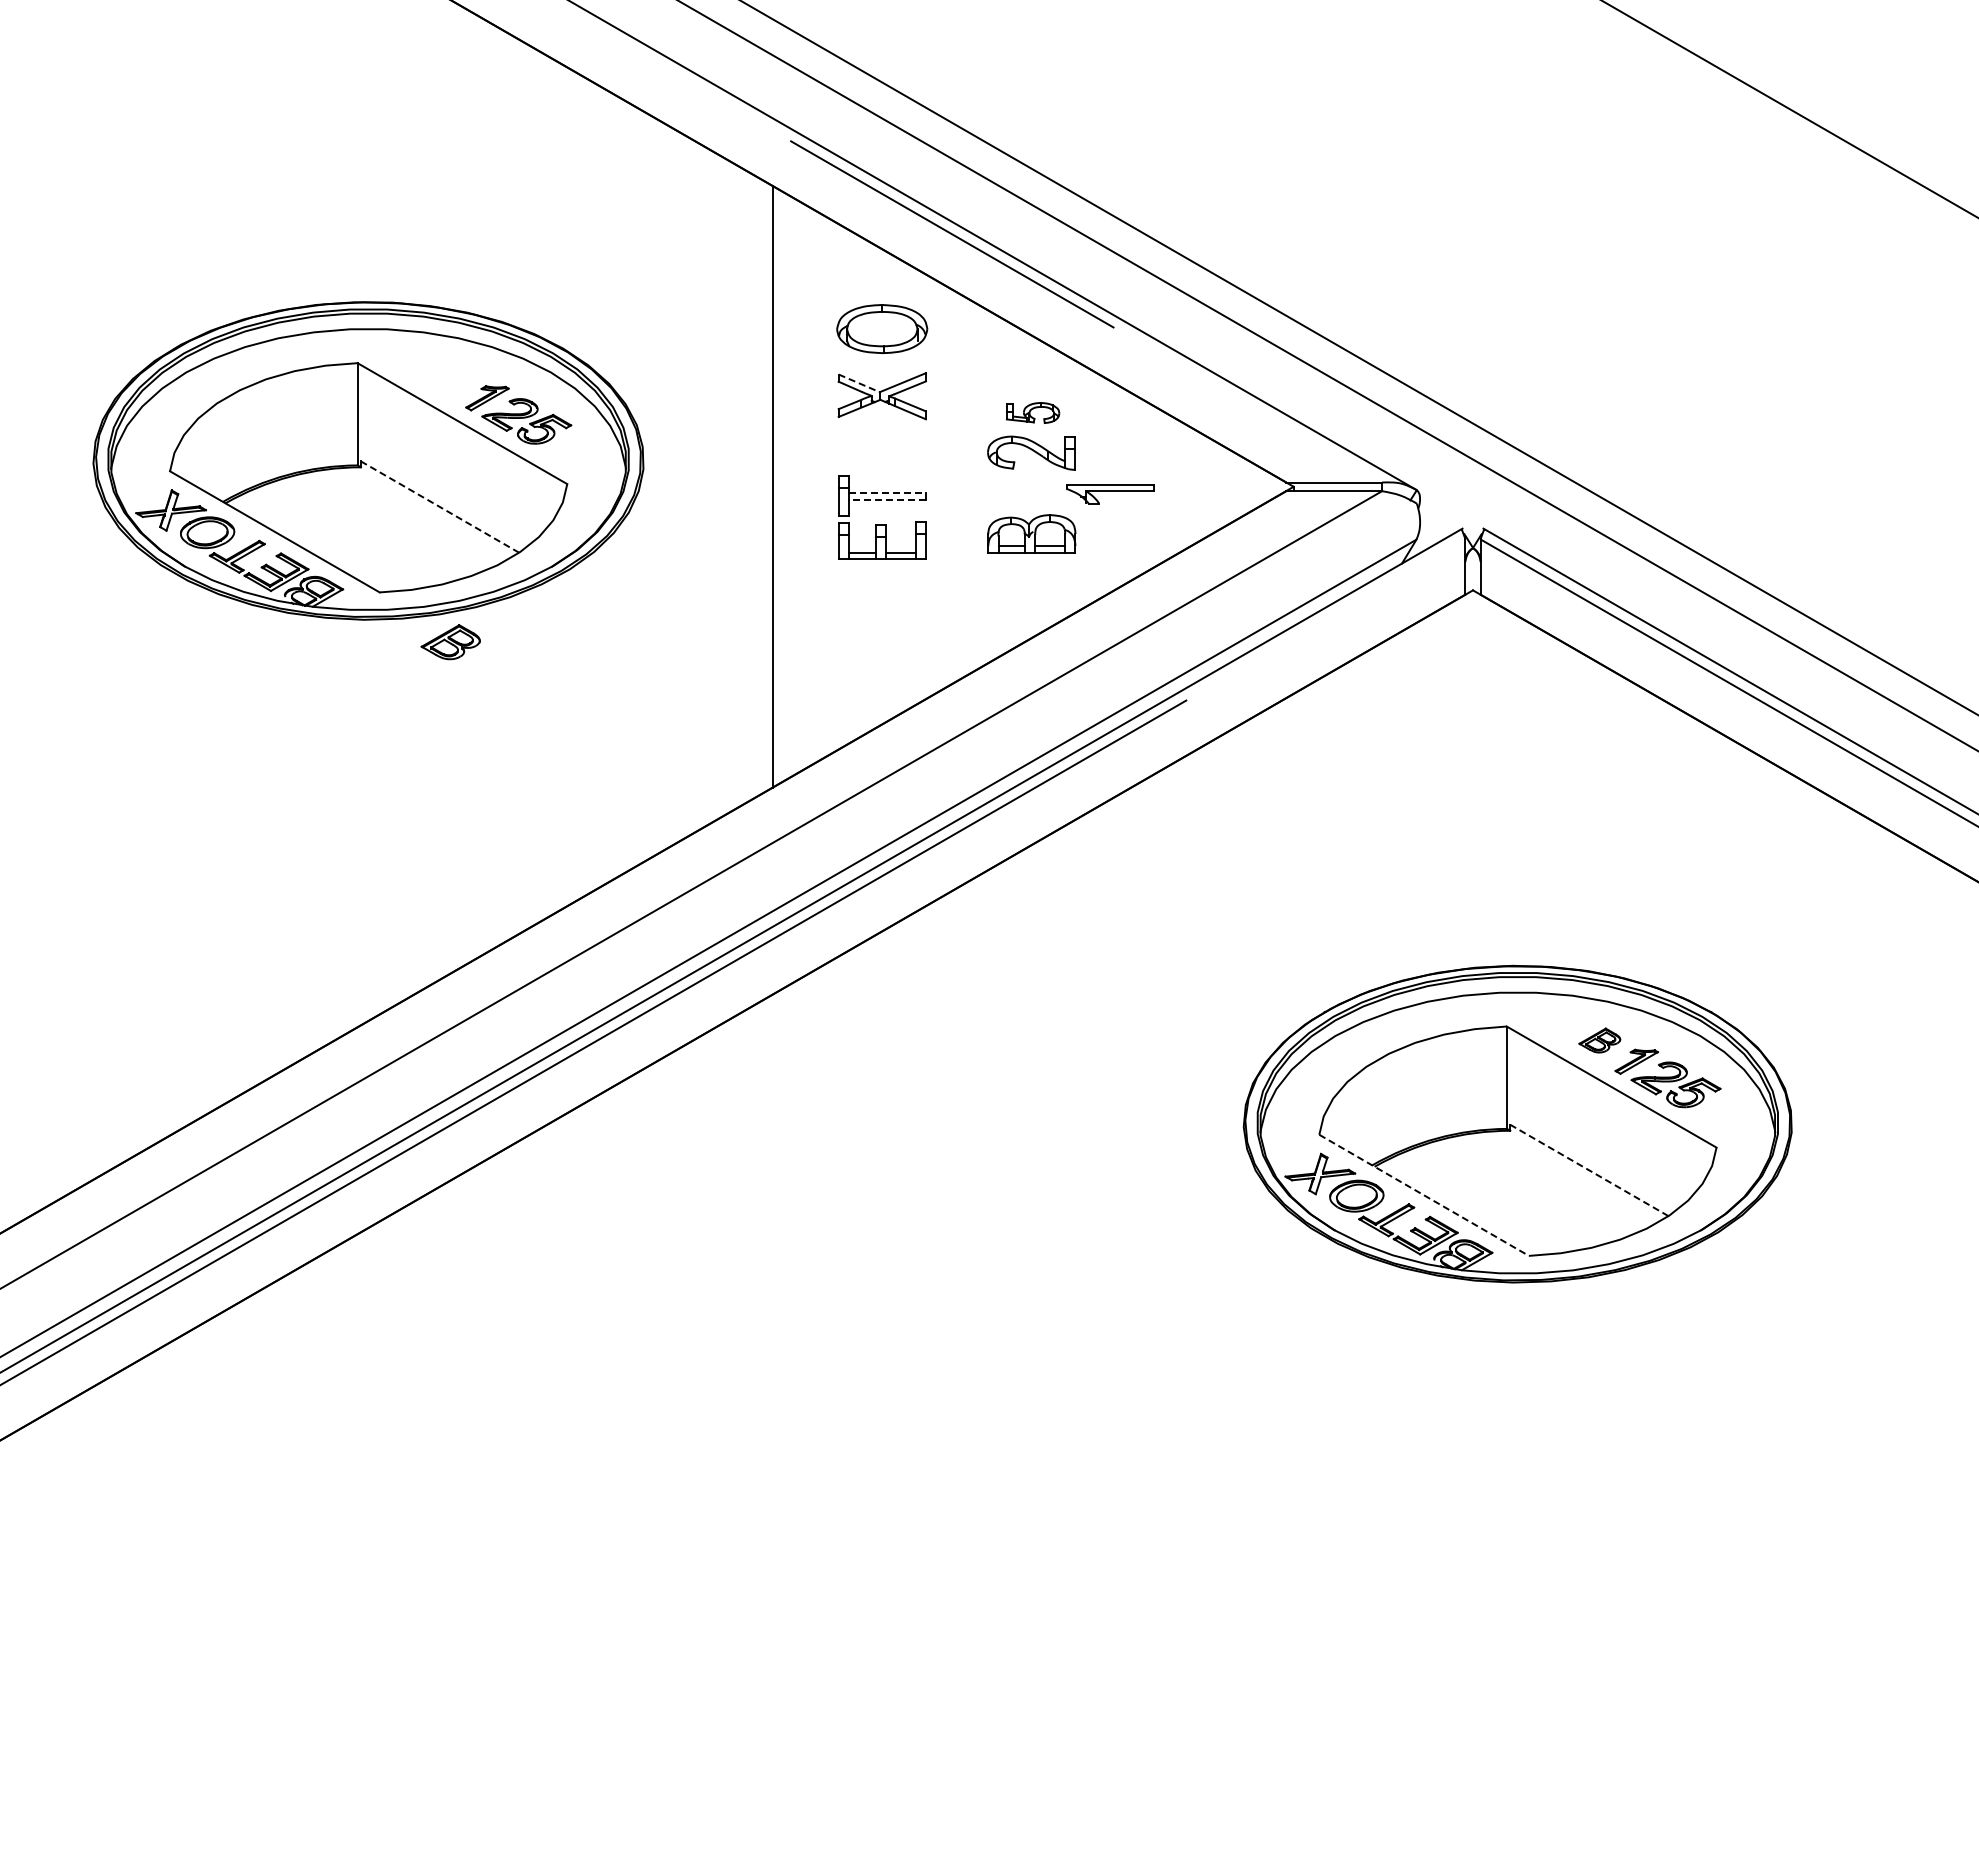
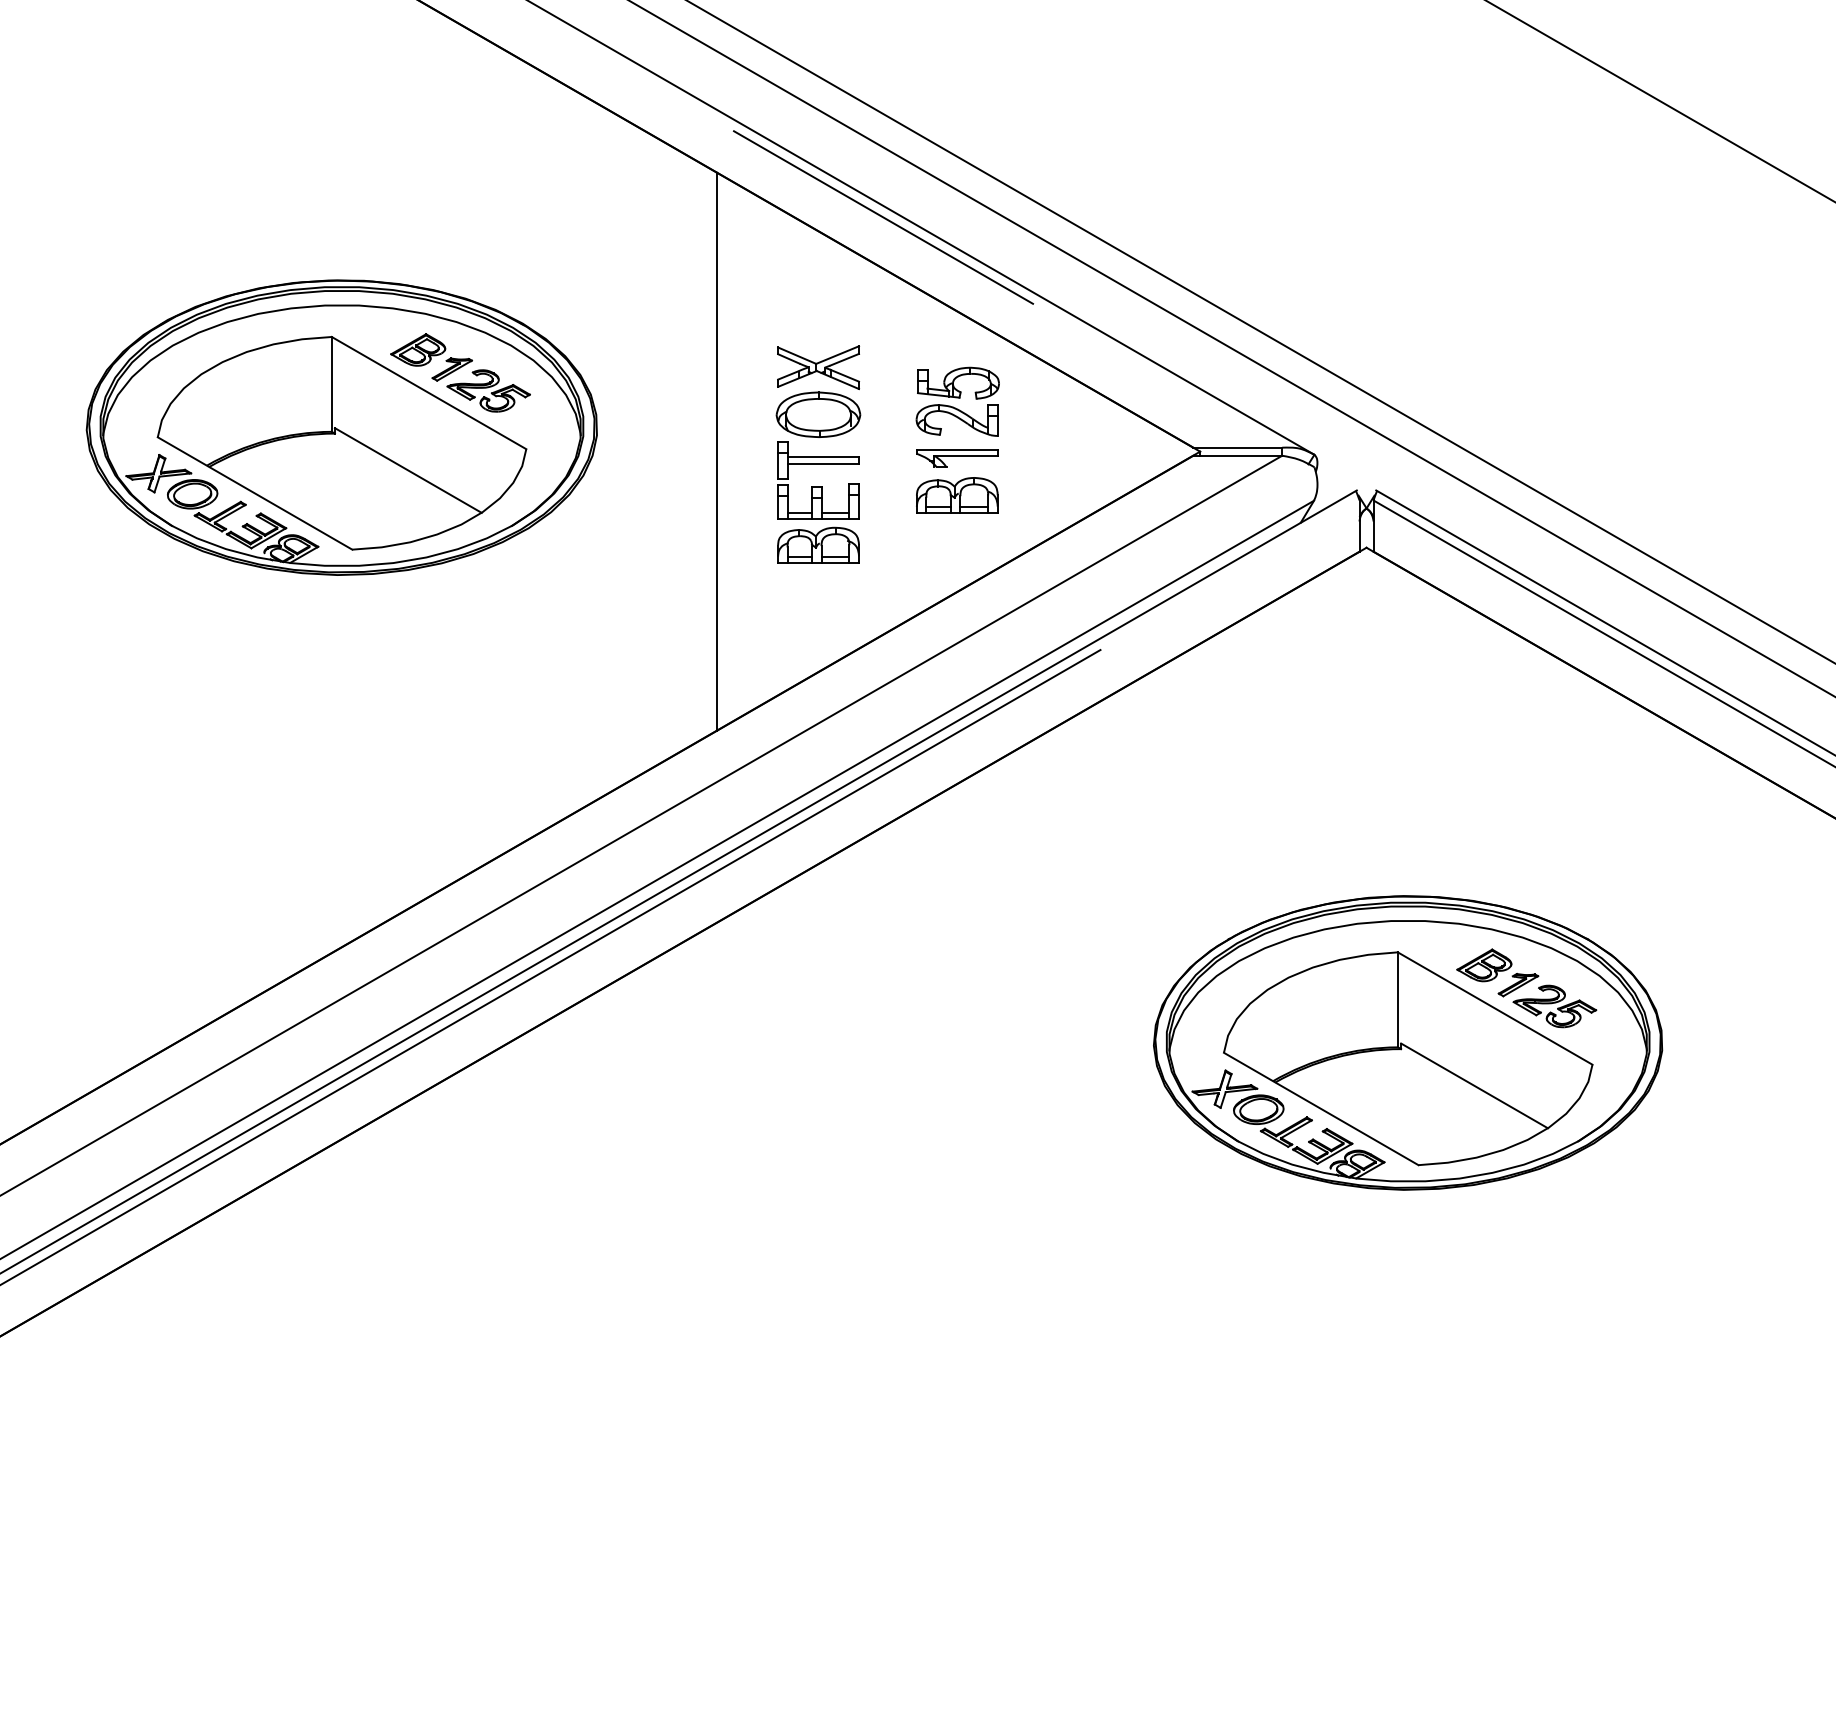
part: (882, 328) -> (818, 414), moved
line: (859, 383) -> (797, 355), dashed -> solid
part: (1032, 412) -> (957, 382), size x1.67
line: (887, 492) -> (823, 456), dashed -> solid
part: (1110, 494) -> (956, 458), moved
line: (886, 499) -> (822, 463), dashed -> solid
line: (439, 506) -> (407, 469), dashed -> solid
part: (881, 587) -> (817, 545), added
part: (450, 642) -> (417, 350), moved
part: (1599, 1040) -> (1483, 965), size x1.43
line: (1588, 1170) -> (1473, 1085), dashed -> solid
line: (1424, 1195) -> (1321, 1109), dashed -> solid

